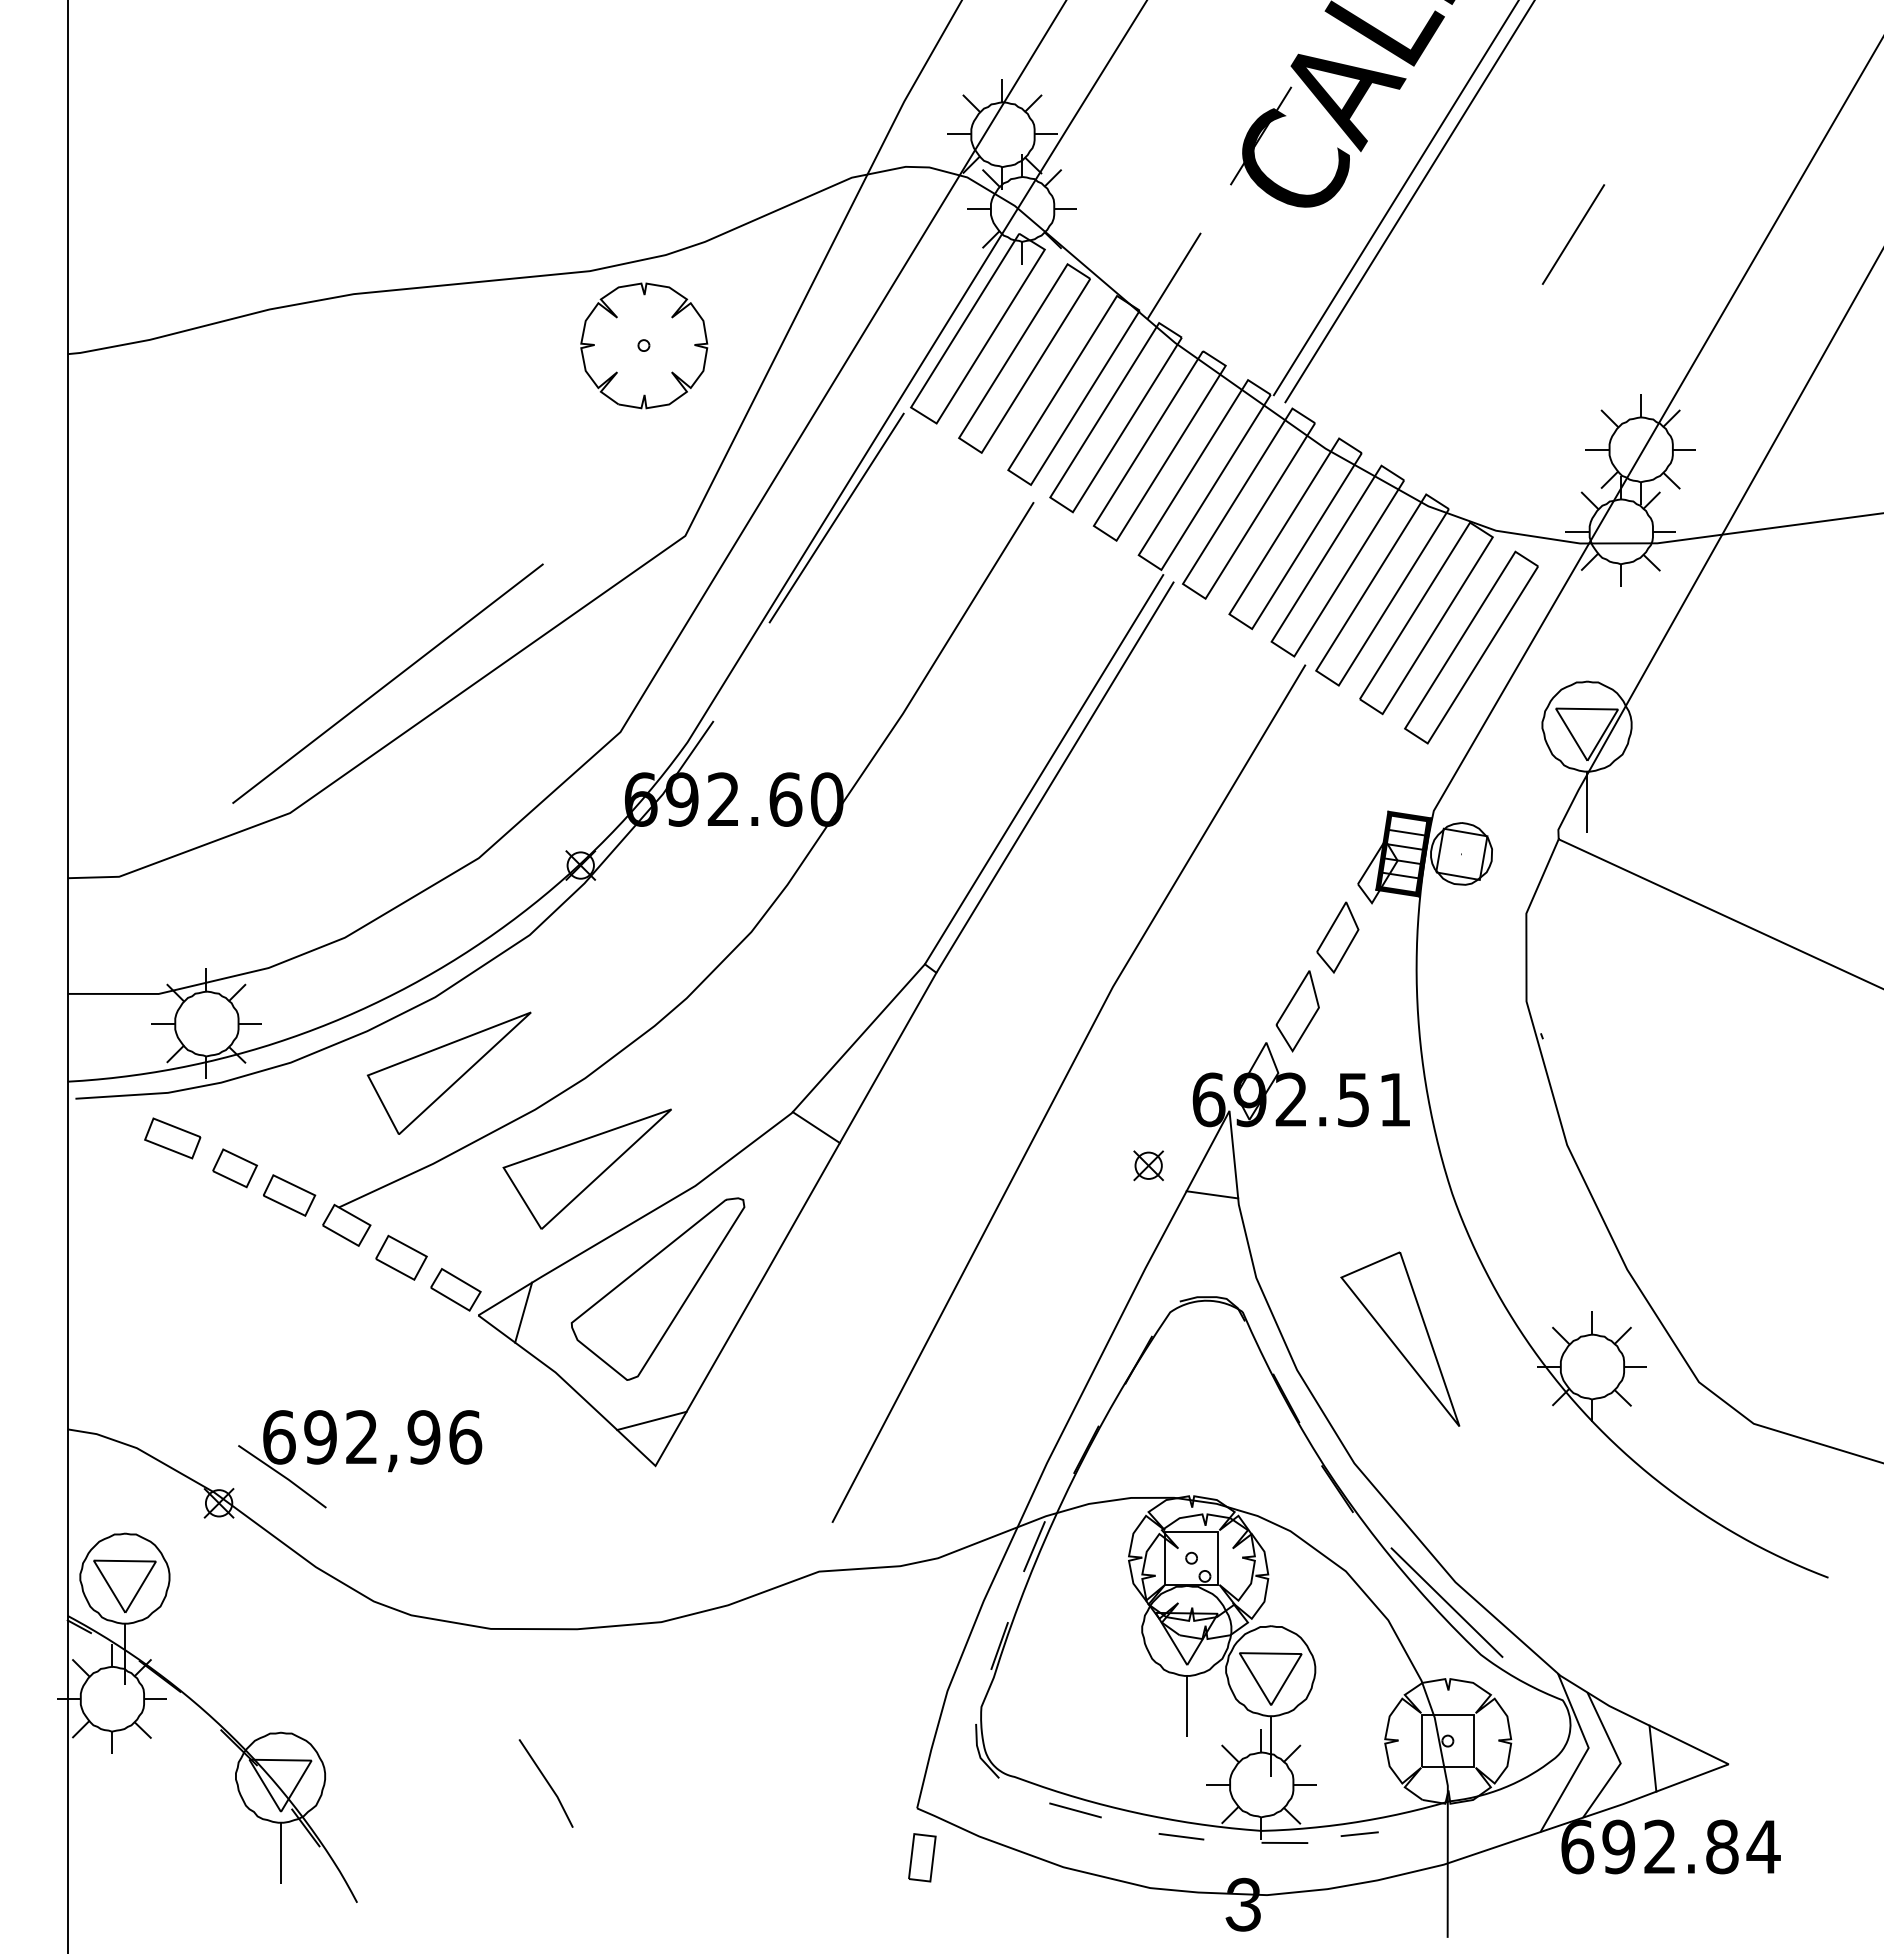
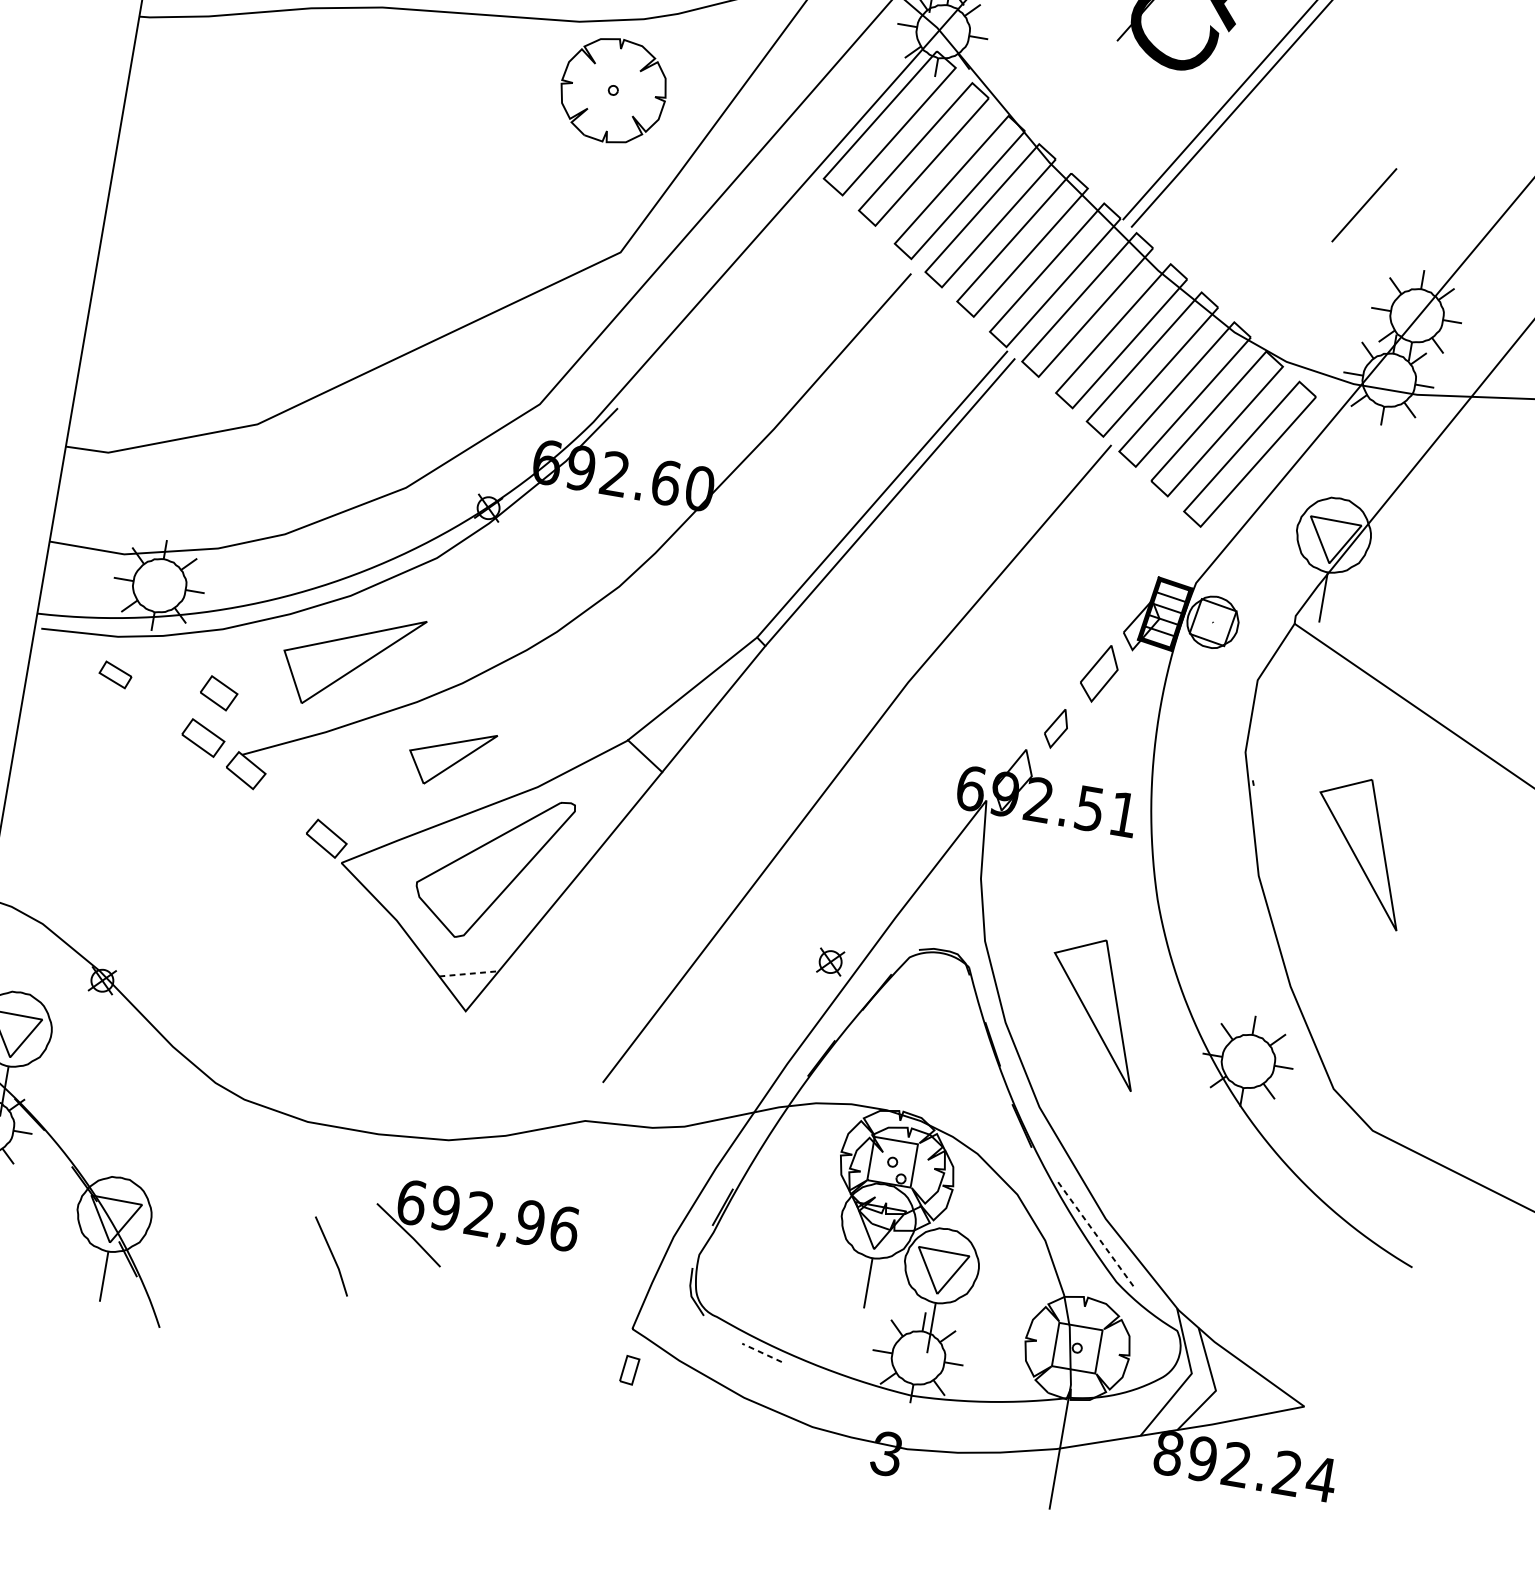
line: (1573, 234) -> (1364, 205), moved
line: (1174, 275) -> (1058, 107), removed
line: (836, 517) -> (747, 258), removed
line: (387, 683) -> (355, 331), removed
part: (1297, 1011) -> (1056, 728), size x0.6
part: (1682, 1094) -> (1360, 850), added
part: (172, 1138) -> (115, 674), size x0.7
part: (1148, 1165) -> (830, 961), moved
part: (234, 1168) -> (218, 693), moved
part: (586, 1168) -> (450, 757), size x0.6
line: (1212, 1194) -> (960, 866), removed
part: (401, 1257) -> (286, 804), removed
line: (523, 1312) -> (378, 866), removed
line: (651, 1420) -> (468, 973), solid -> dashed
part: (360, 1459) -> (475, 1232), moved
line: (1034, 1546) -> (765, 1130), removed
line: (1447, 1602) -> (1096, 1234), solid -> dashed
line: (1652, 1758) -> (1242, 1391), removed
line: (1075, 1810) -> (762, 1352), solid -> dashed
line: (1359, 1834) -> (991, 1412), removed
line: (1181, 1836) -> (845, 1389), removed
line: (1284, 1842) -> (928, 1408), removed
text: (1649, 1846) -> (1227, 1462), 692.84 -> 892.24
part: (922, 1857) -> (629, 1370), size x0.7

